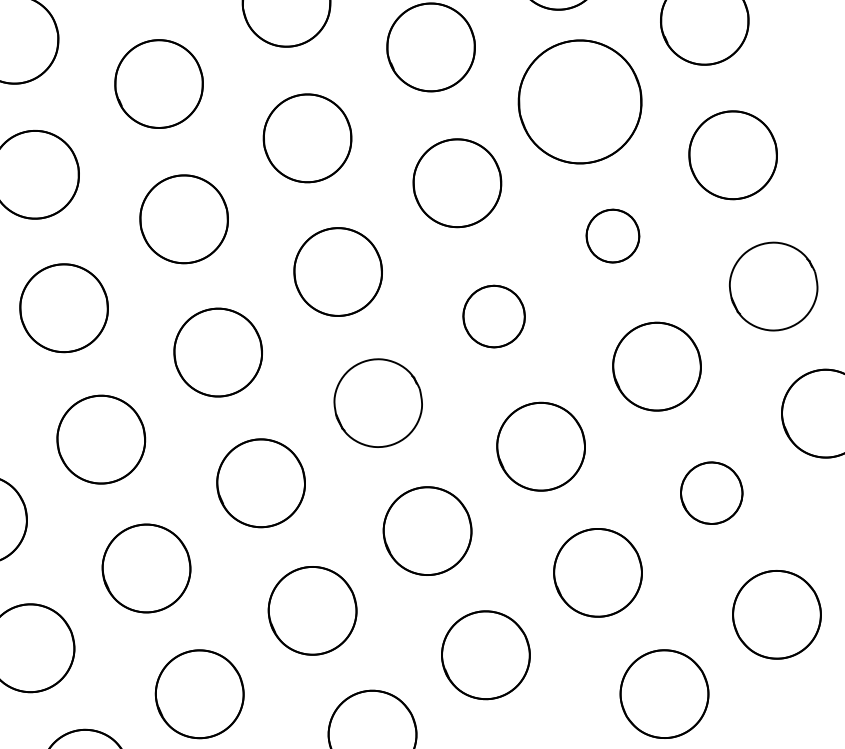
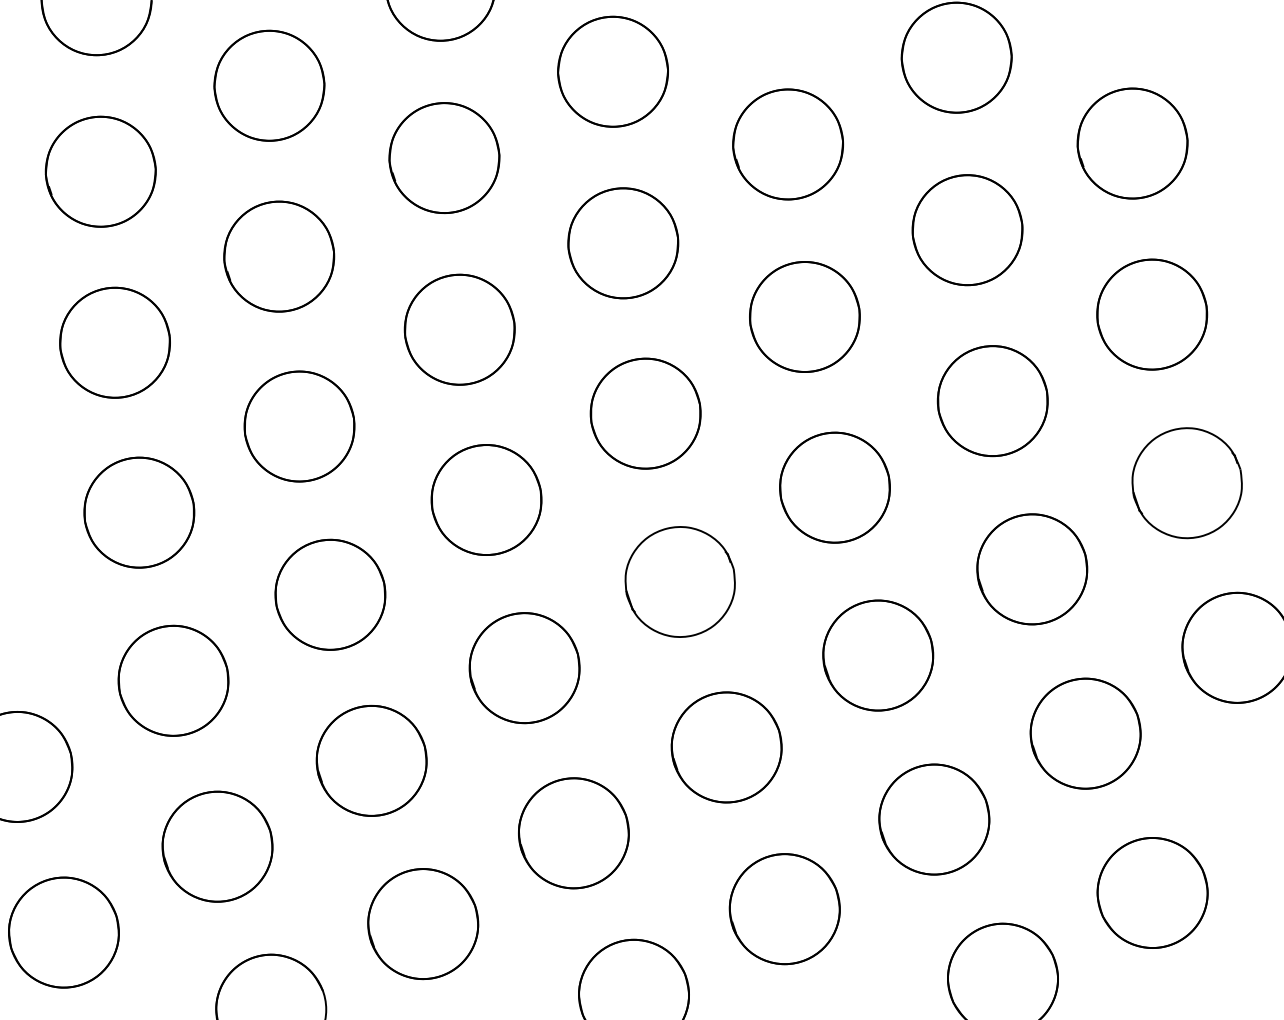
circle: (580, 102) -> (967, 230), size x0.71
circle: (612, 236) -> (992, 401), size x1.67
circle: (493, 316) -> (834, 487), size x1.43
circle: (711, 493) -> (1085, 733), size x1.43

